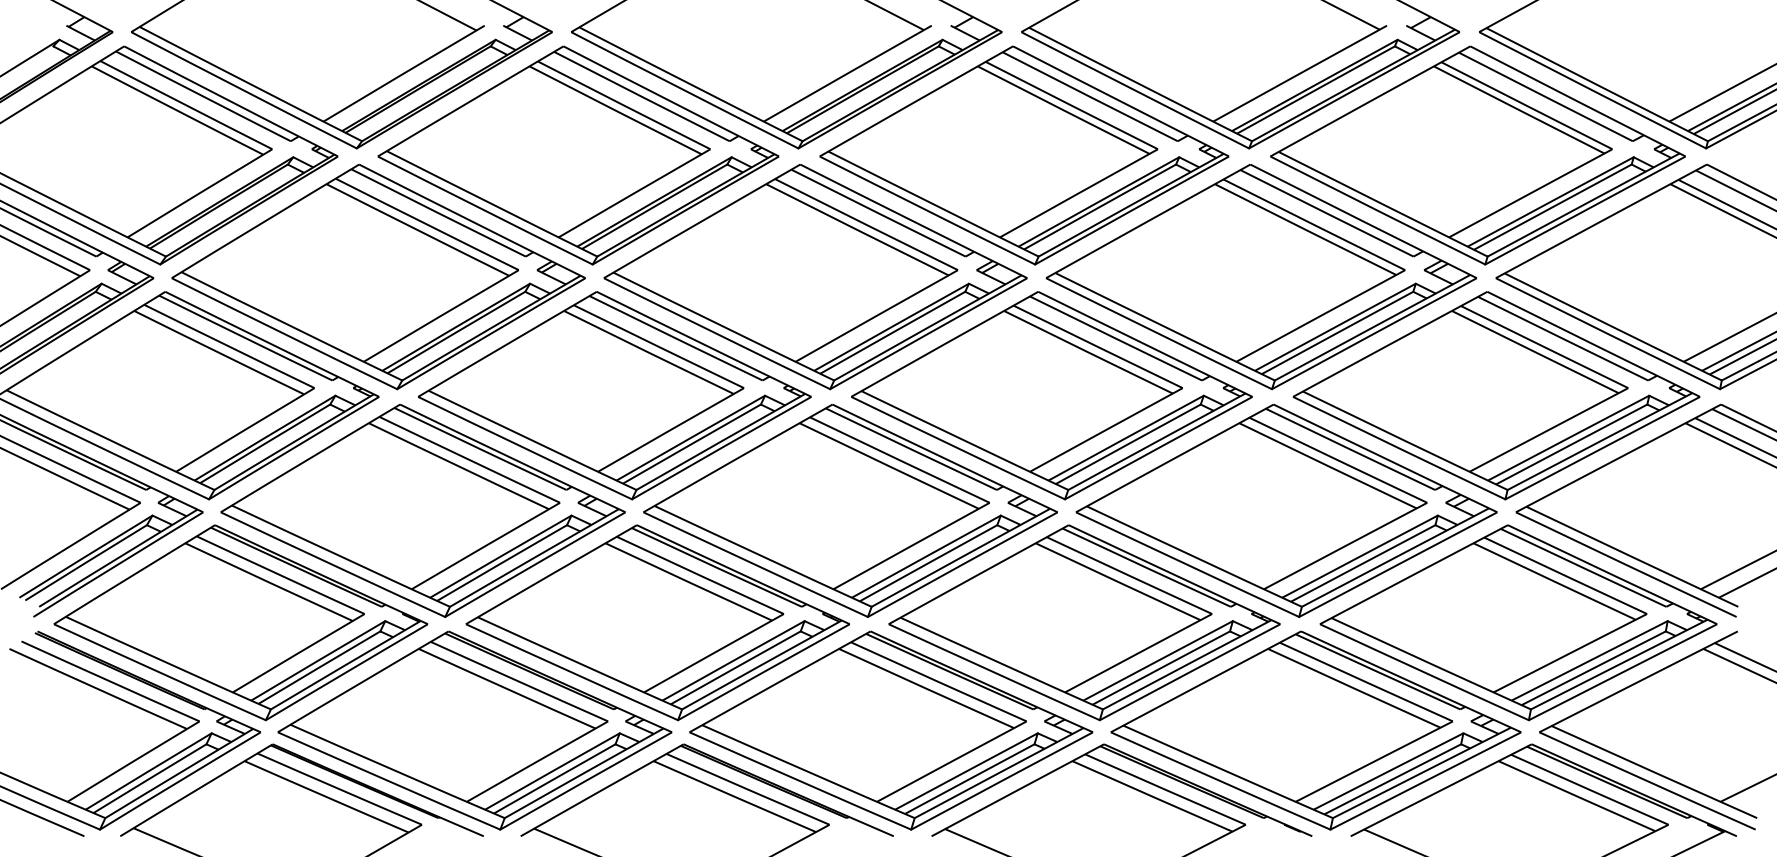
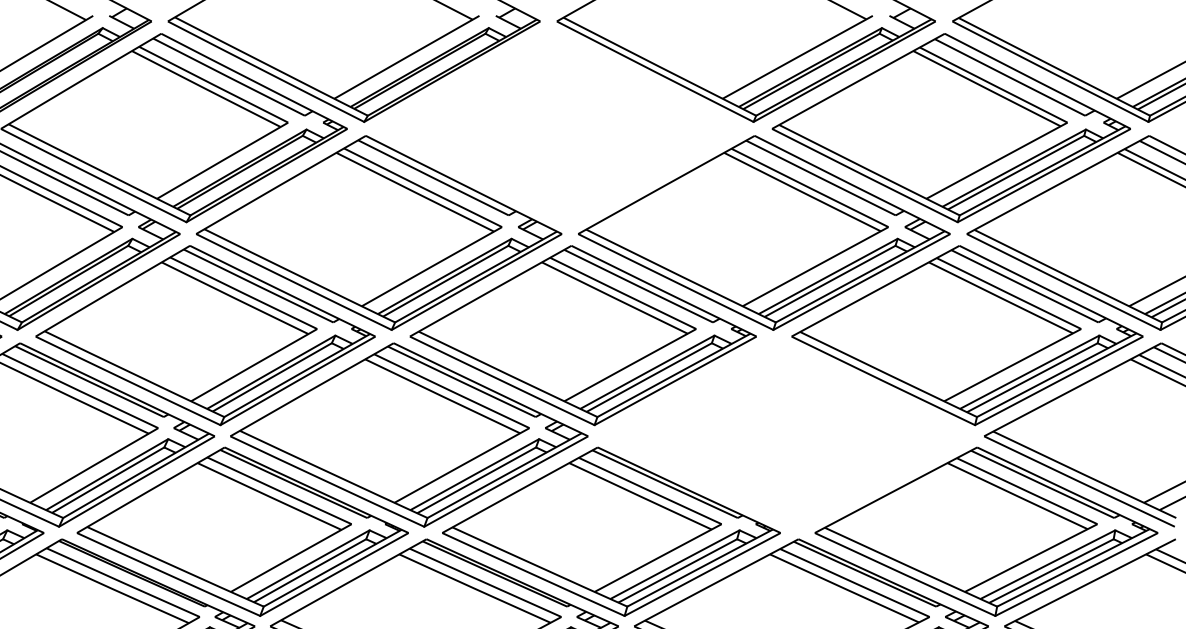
part: (1024, 155) -> (559, 128), removed
part: (1286, 510) -> (785, 434), removed

